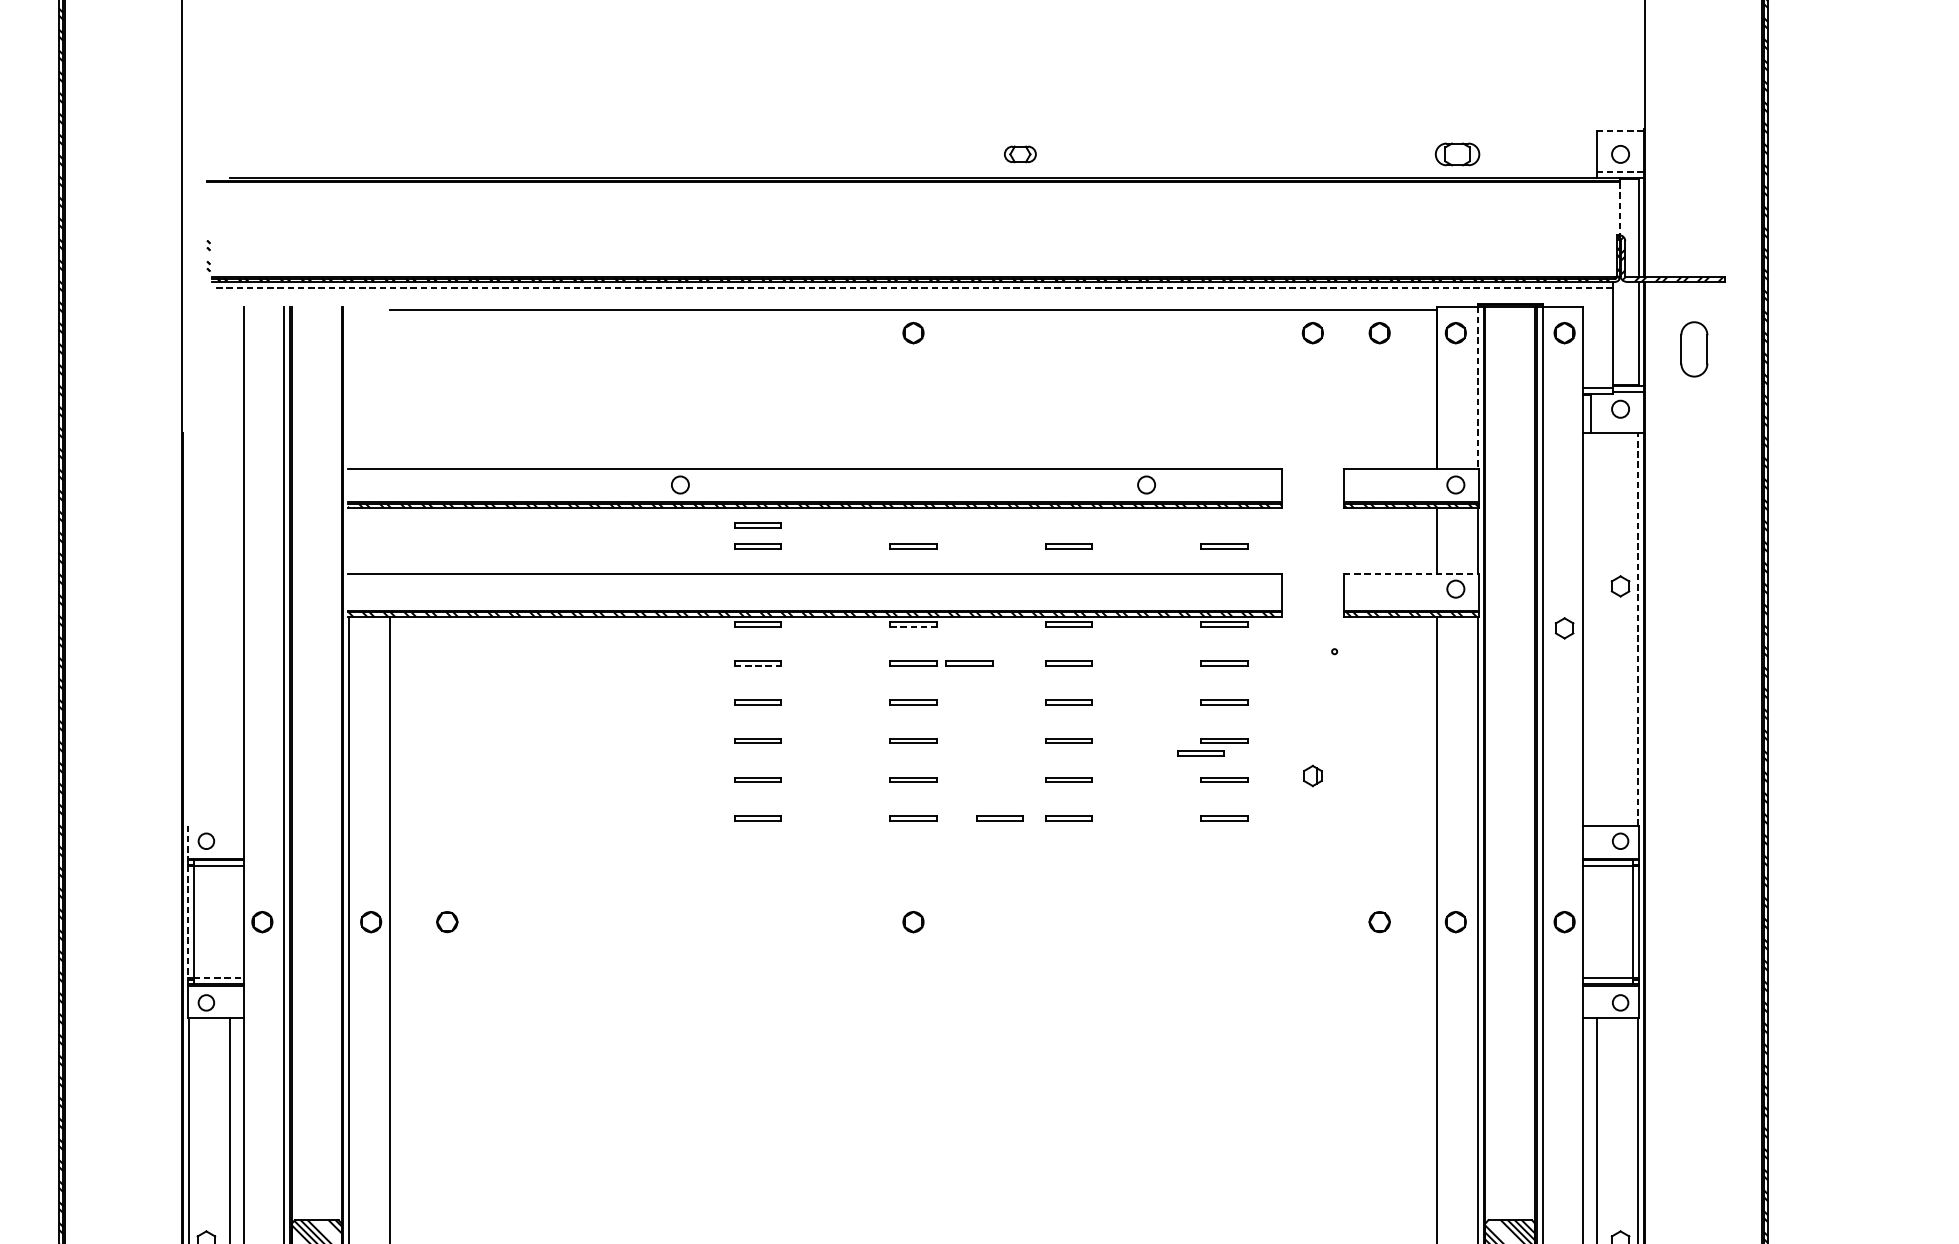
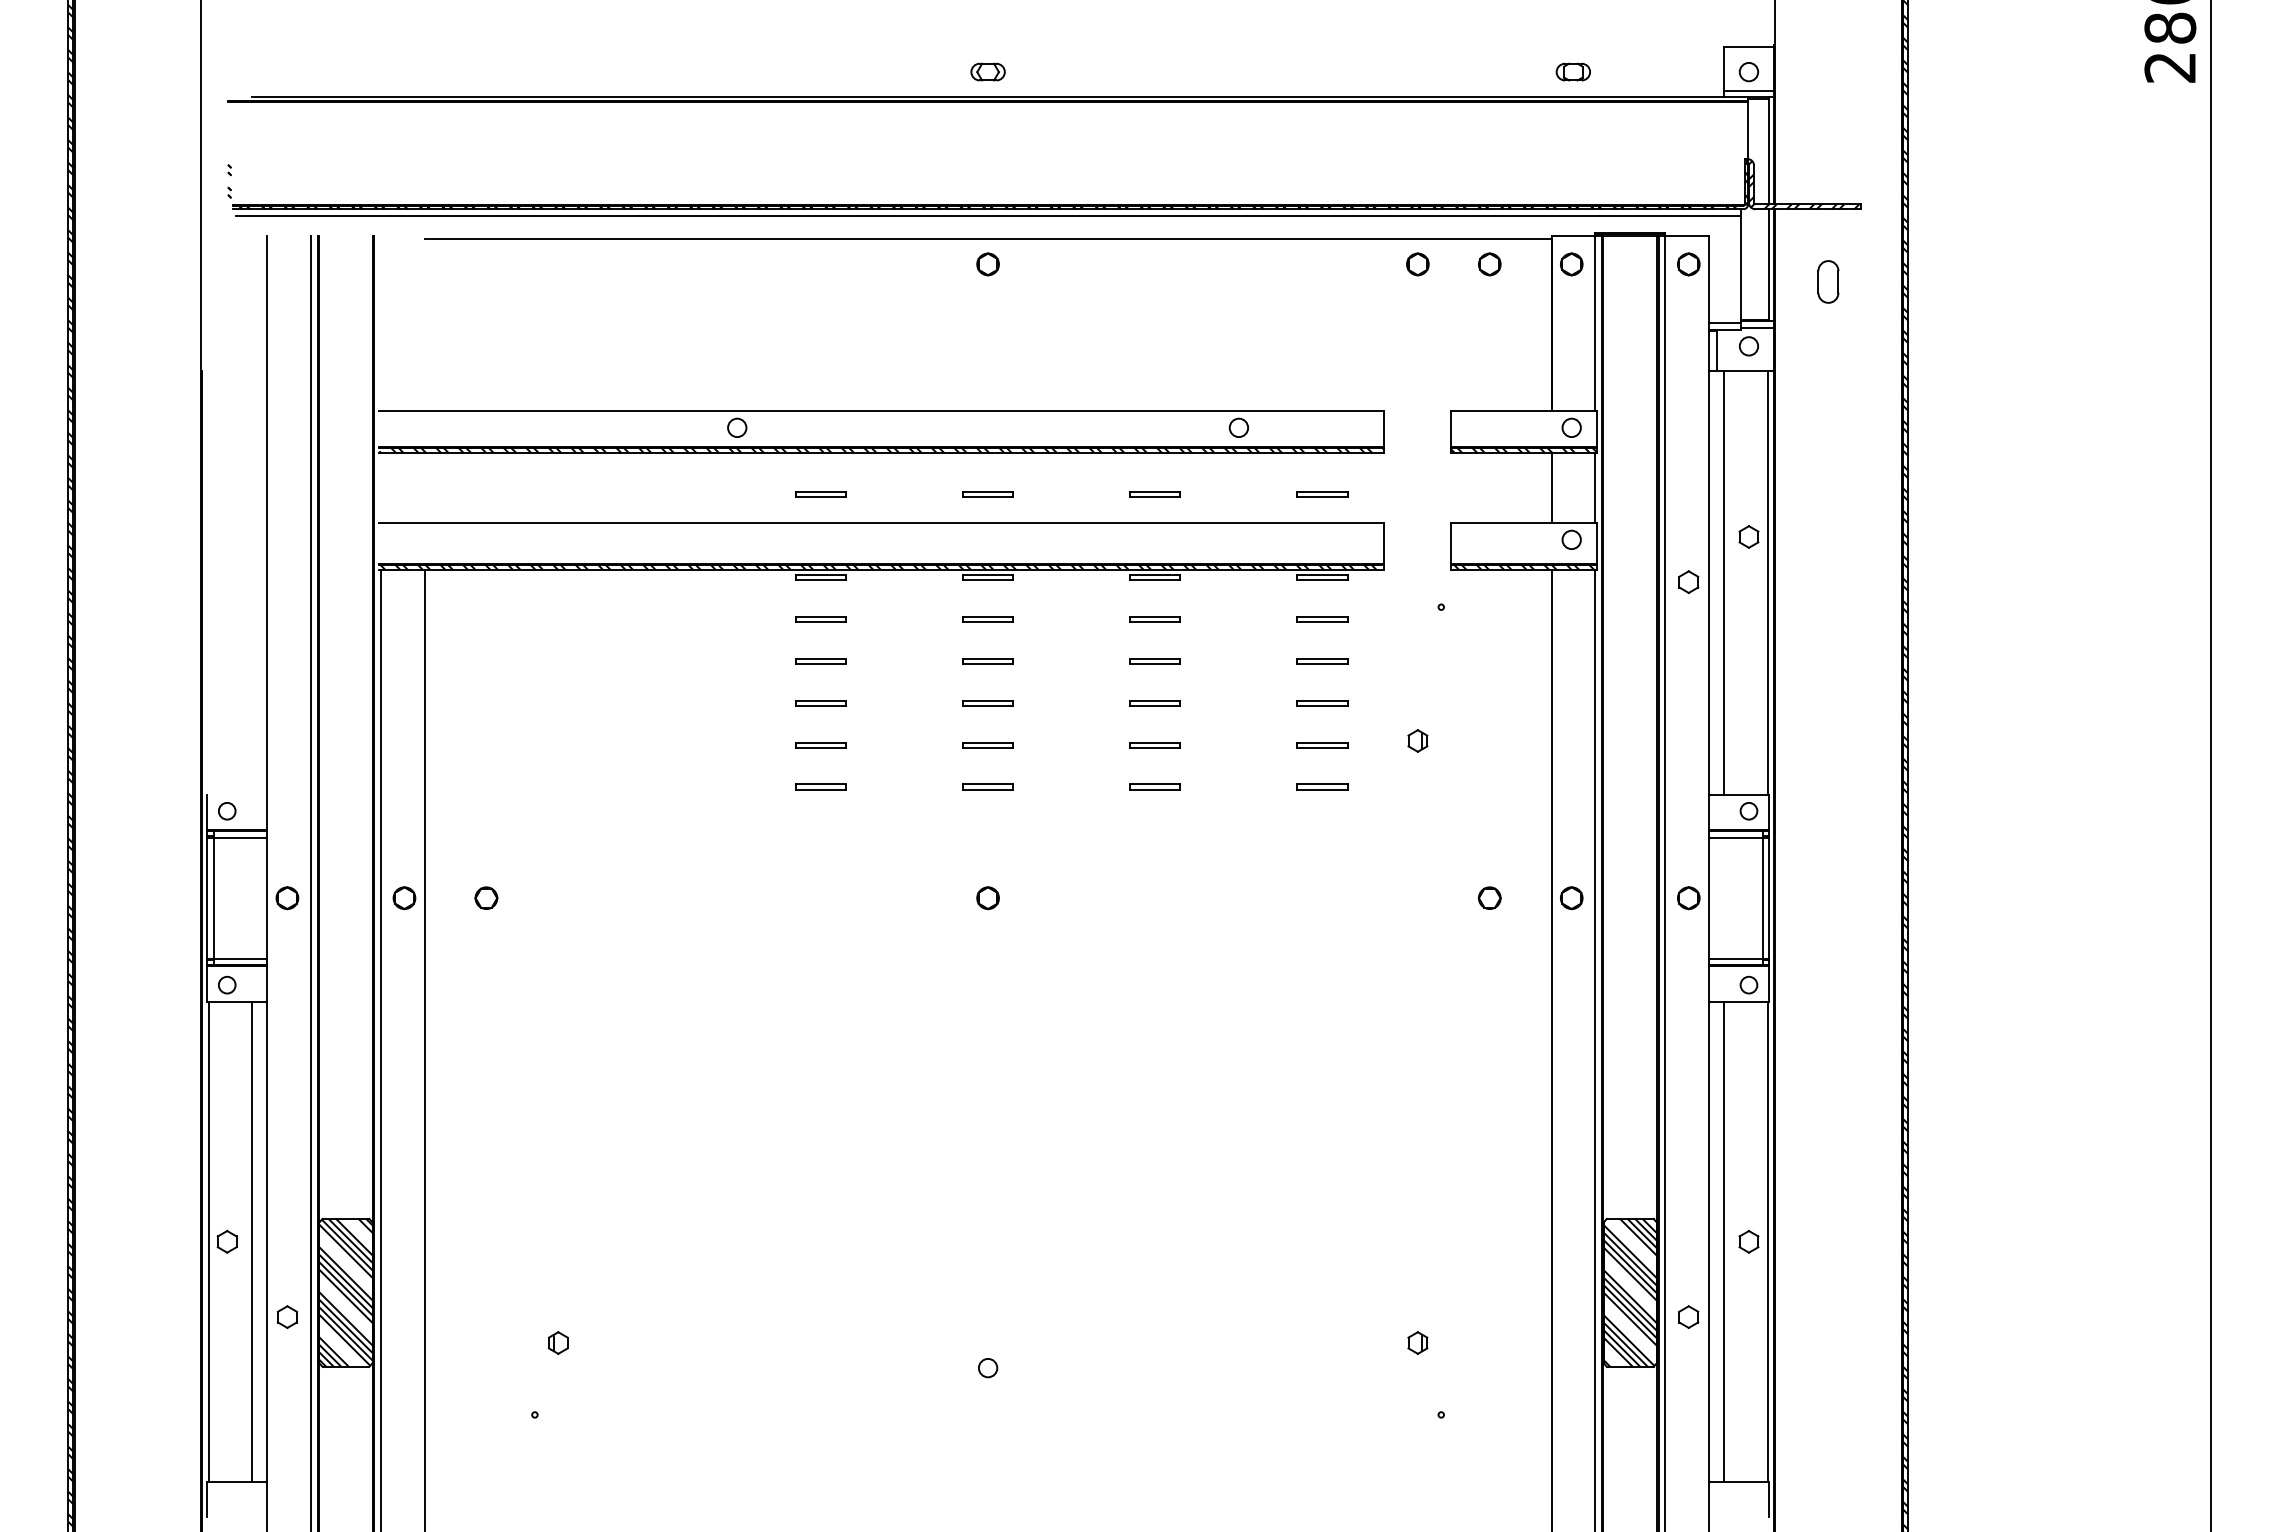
line: (1620, 131) -> (1748, 47), dashed -> solid
part: (1019, 153) -> (987, 71), moved
part: (1456, 153) -> (1572, 71), size x0.71
line: (1620, 171) -> (1748, 90), dashed -> solid
line: (1620, 208) -> (1748, 130), dashed -> solid
line: (913, 287) -> (988, 215), dashed -> solid
part: (1694, 348) -> (1828, 281), size x0.71
line: (1477, 388) -> (1595, 323), dashed -> solid
part: (757, 525) -> (820, 471), removed
line: (1411, 573) -> (1524, 523), dashed -> solid
line: (913, 626) -> (988, 580), dashed -> solid
line: (1596, 628) -> (1723, 582), added
line: (1637, 628) -> (1767, 582), dashed -> solid
part: (968, 663) -> (1047, 619), removed
line: (758, 665) -> (821, 622), dashed -> solid
part: (1201, 753) -> (1297, 716), removed
part: (999, 818) -> (1080, 786), removed
line: (188, 842) -> (207, 812), dashed -> solid
line: (188, 922) -> (207, 898), dashed -> solid
line: (218, 978) -> (240, 958), dashed -> solid

